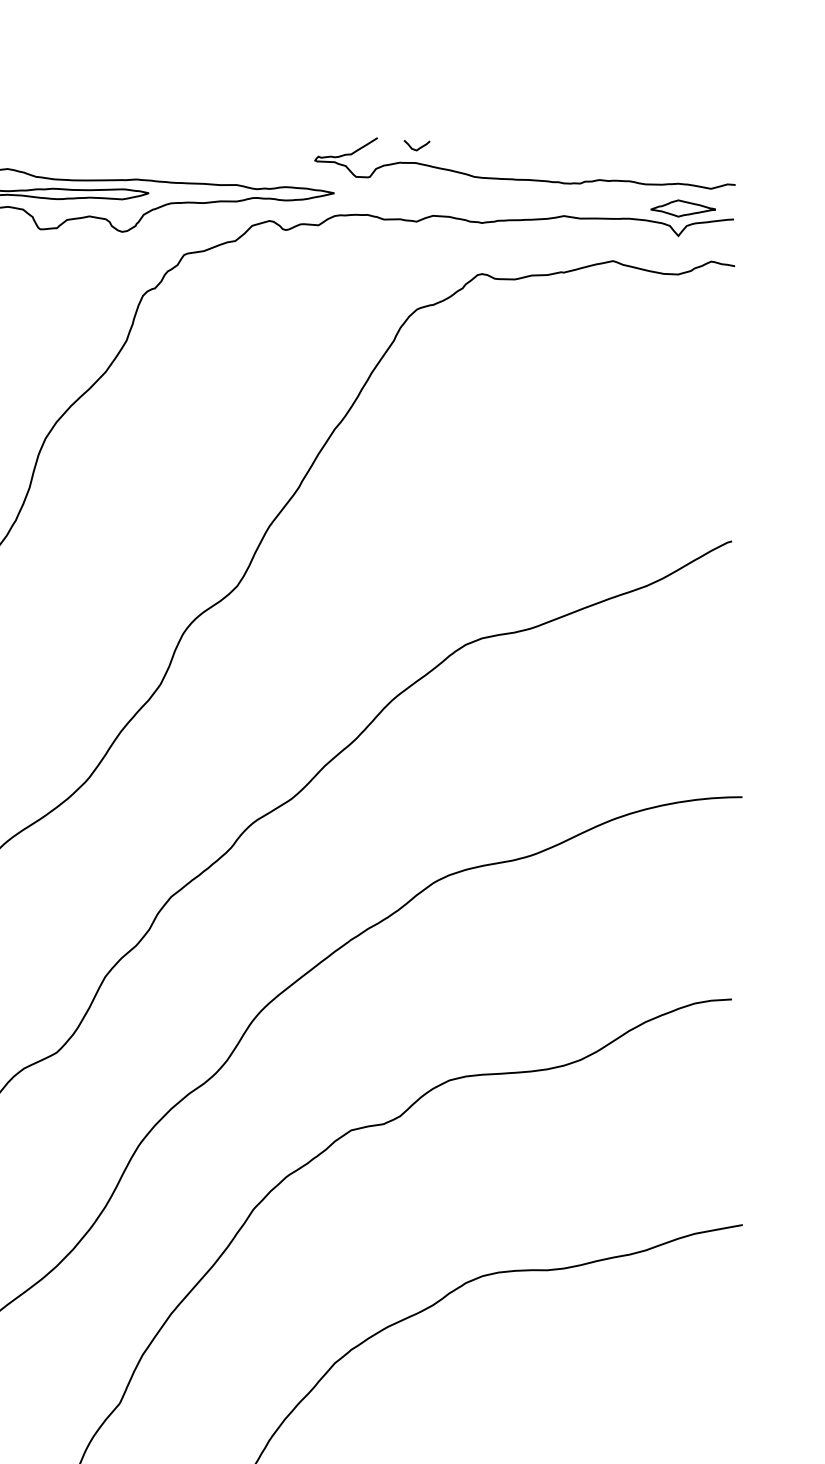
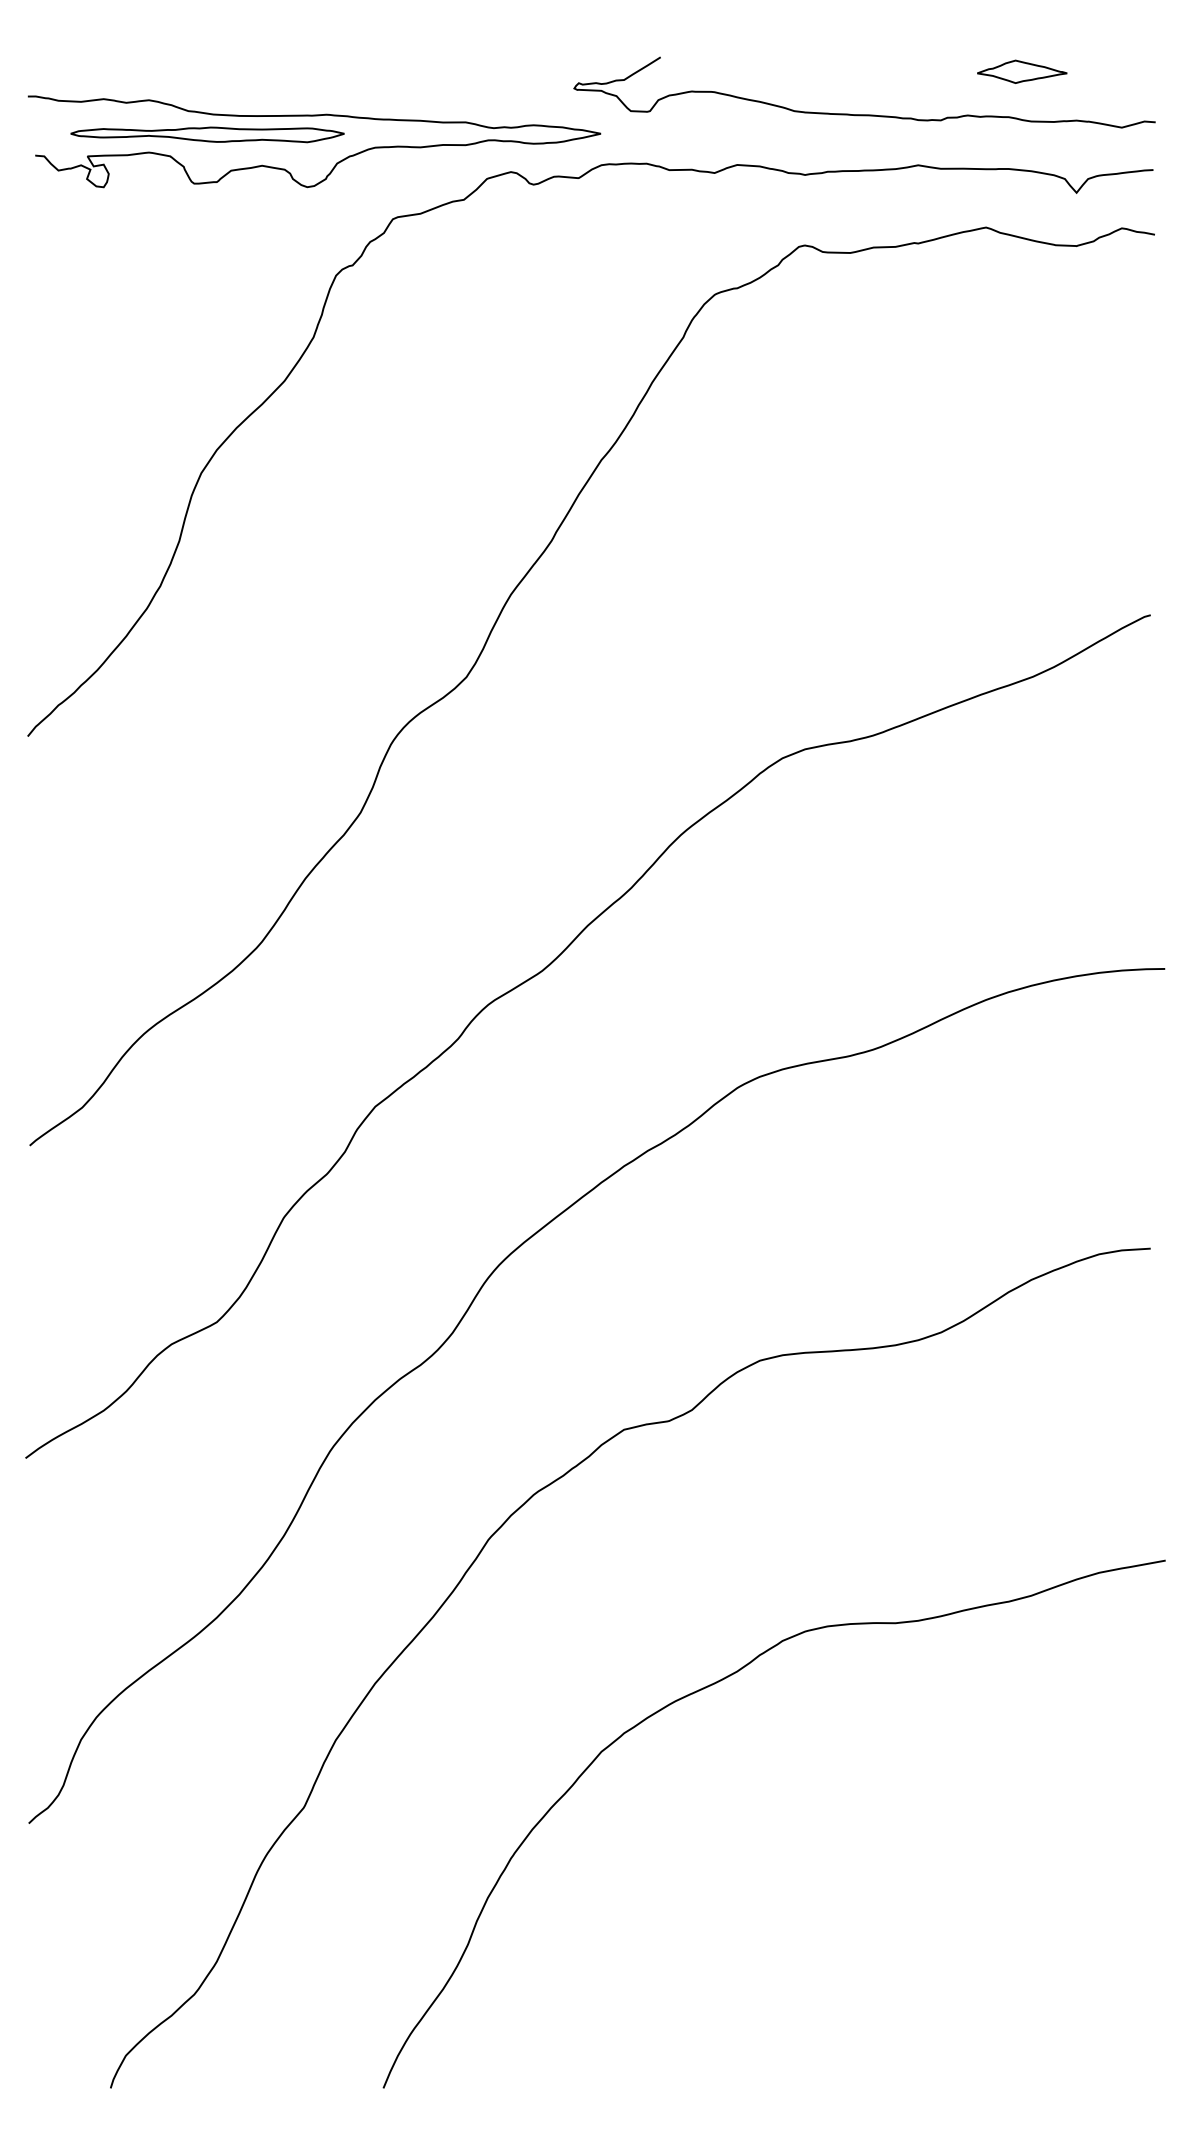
curve: (419, 147) -> (718, 70), removed
part: (683, 208) -> (1022, 71), moved

